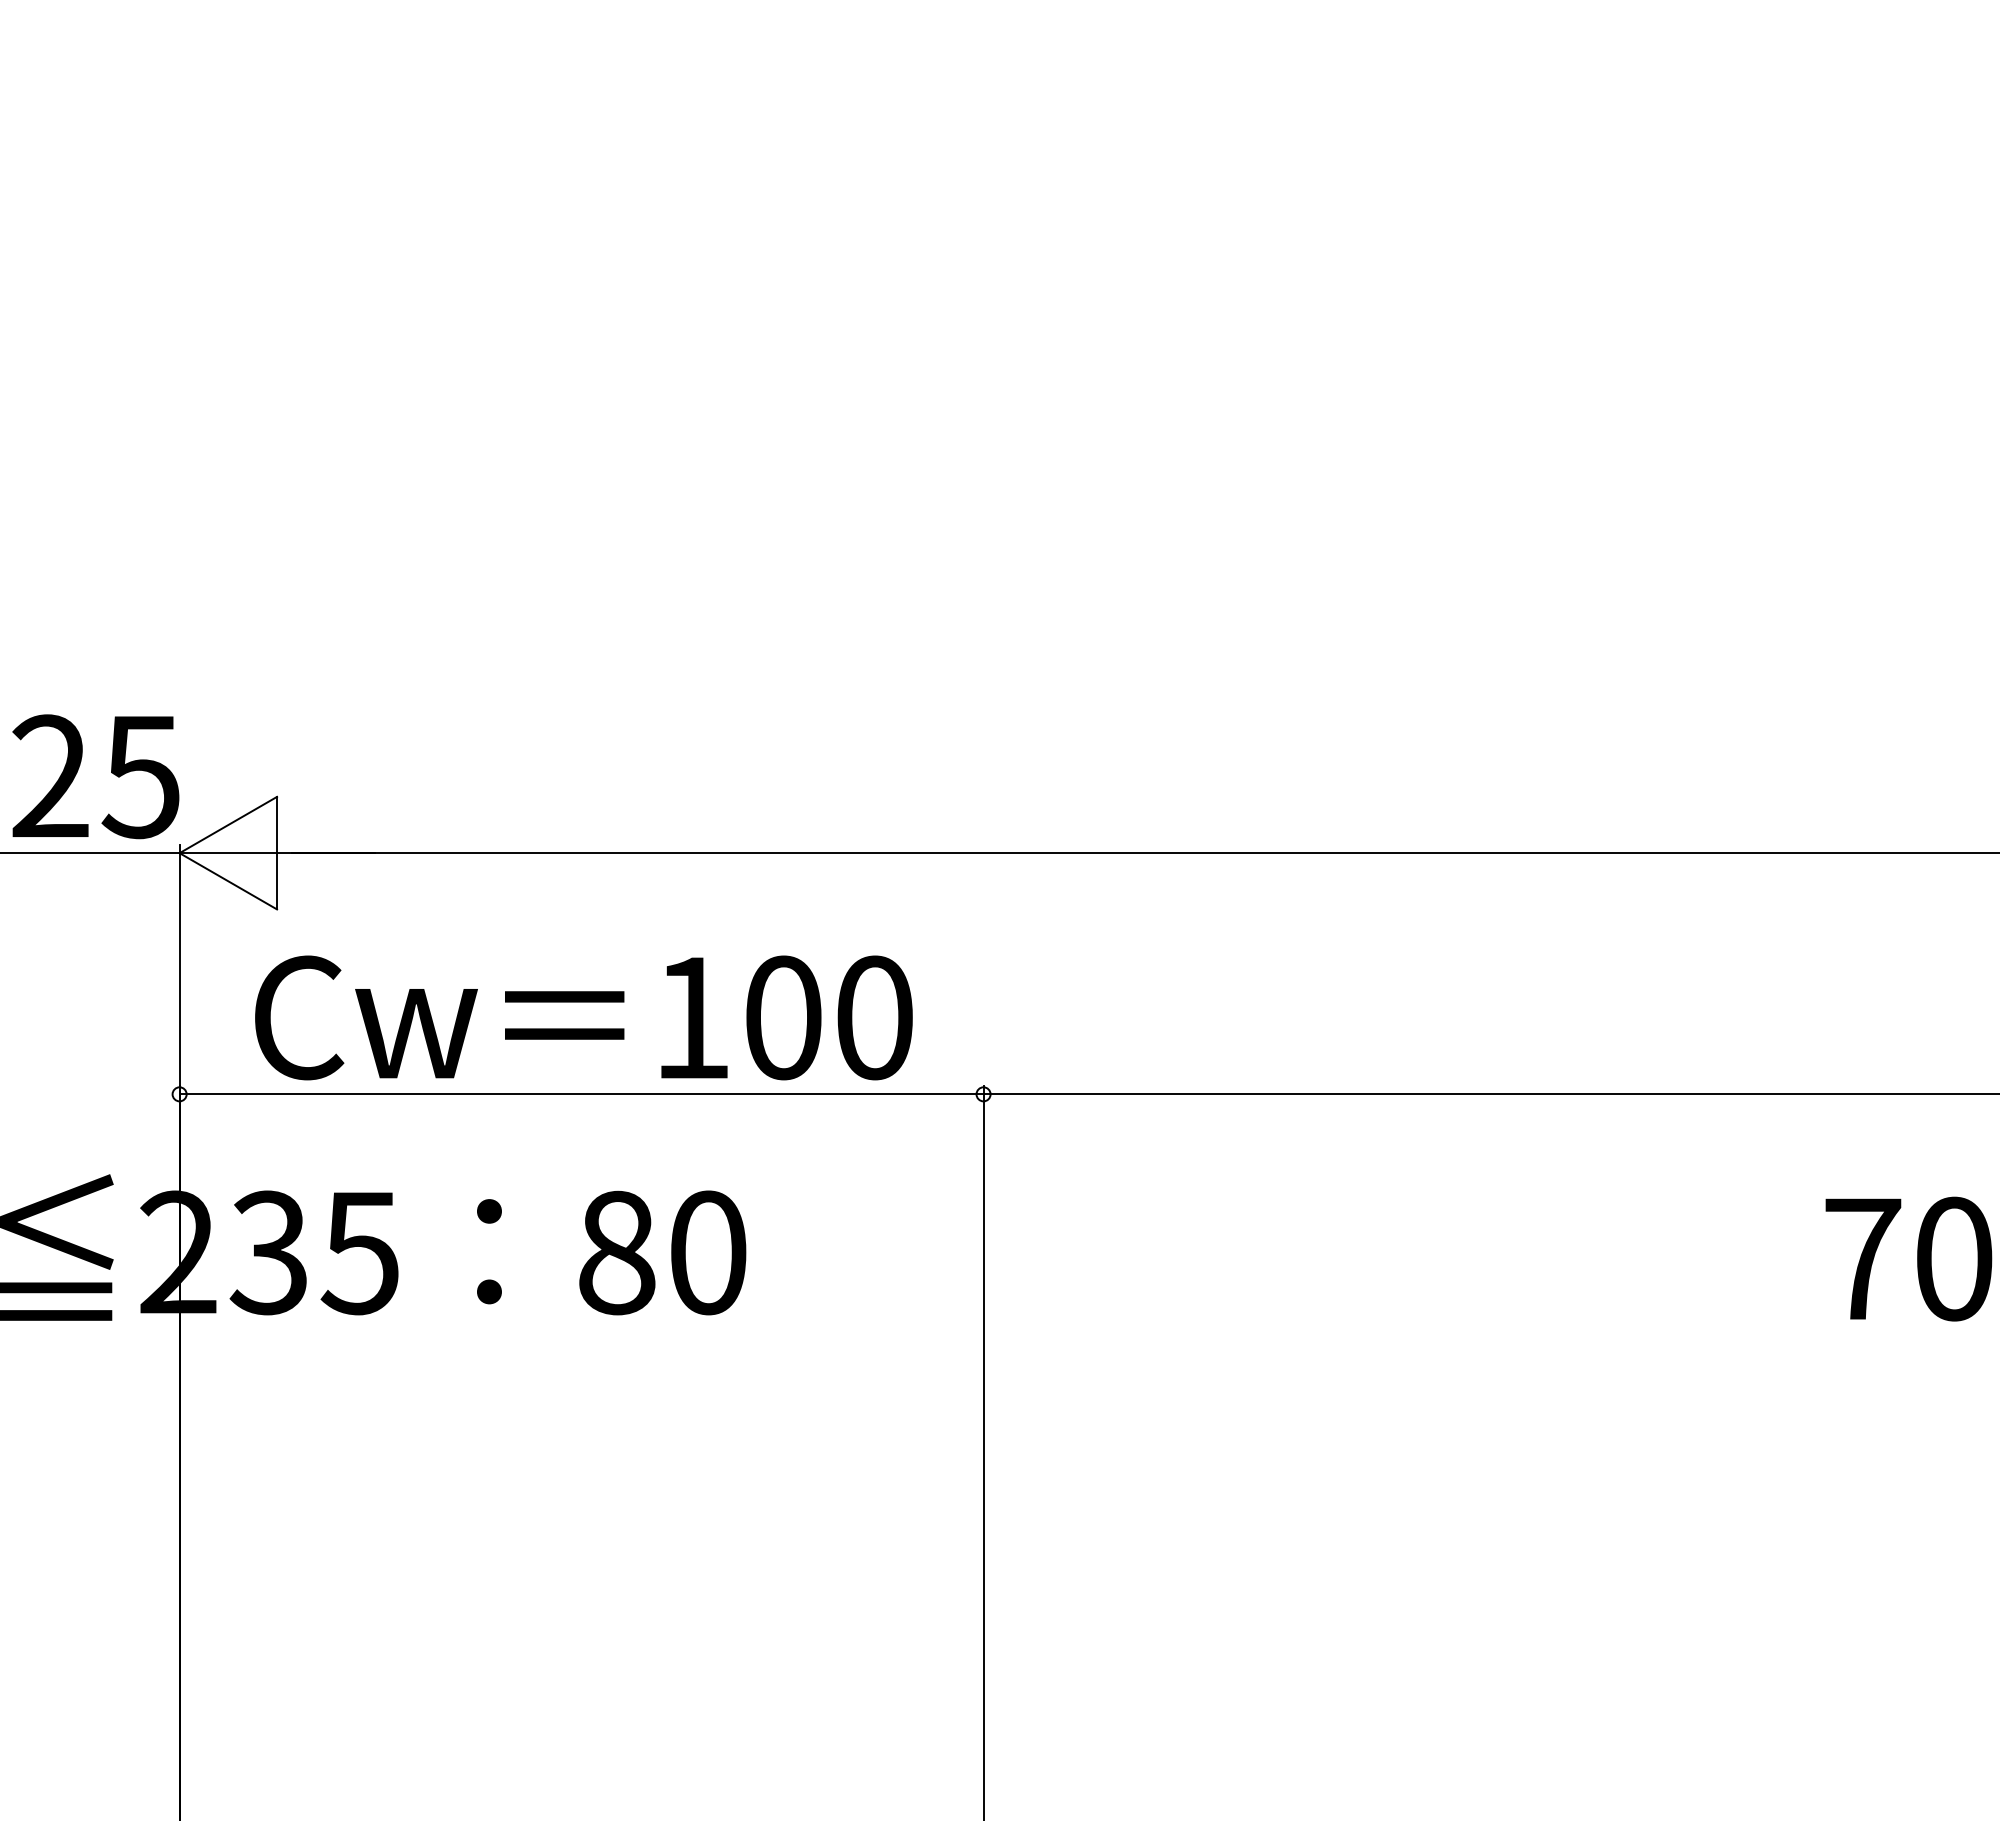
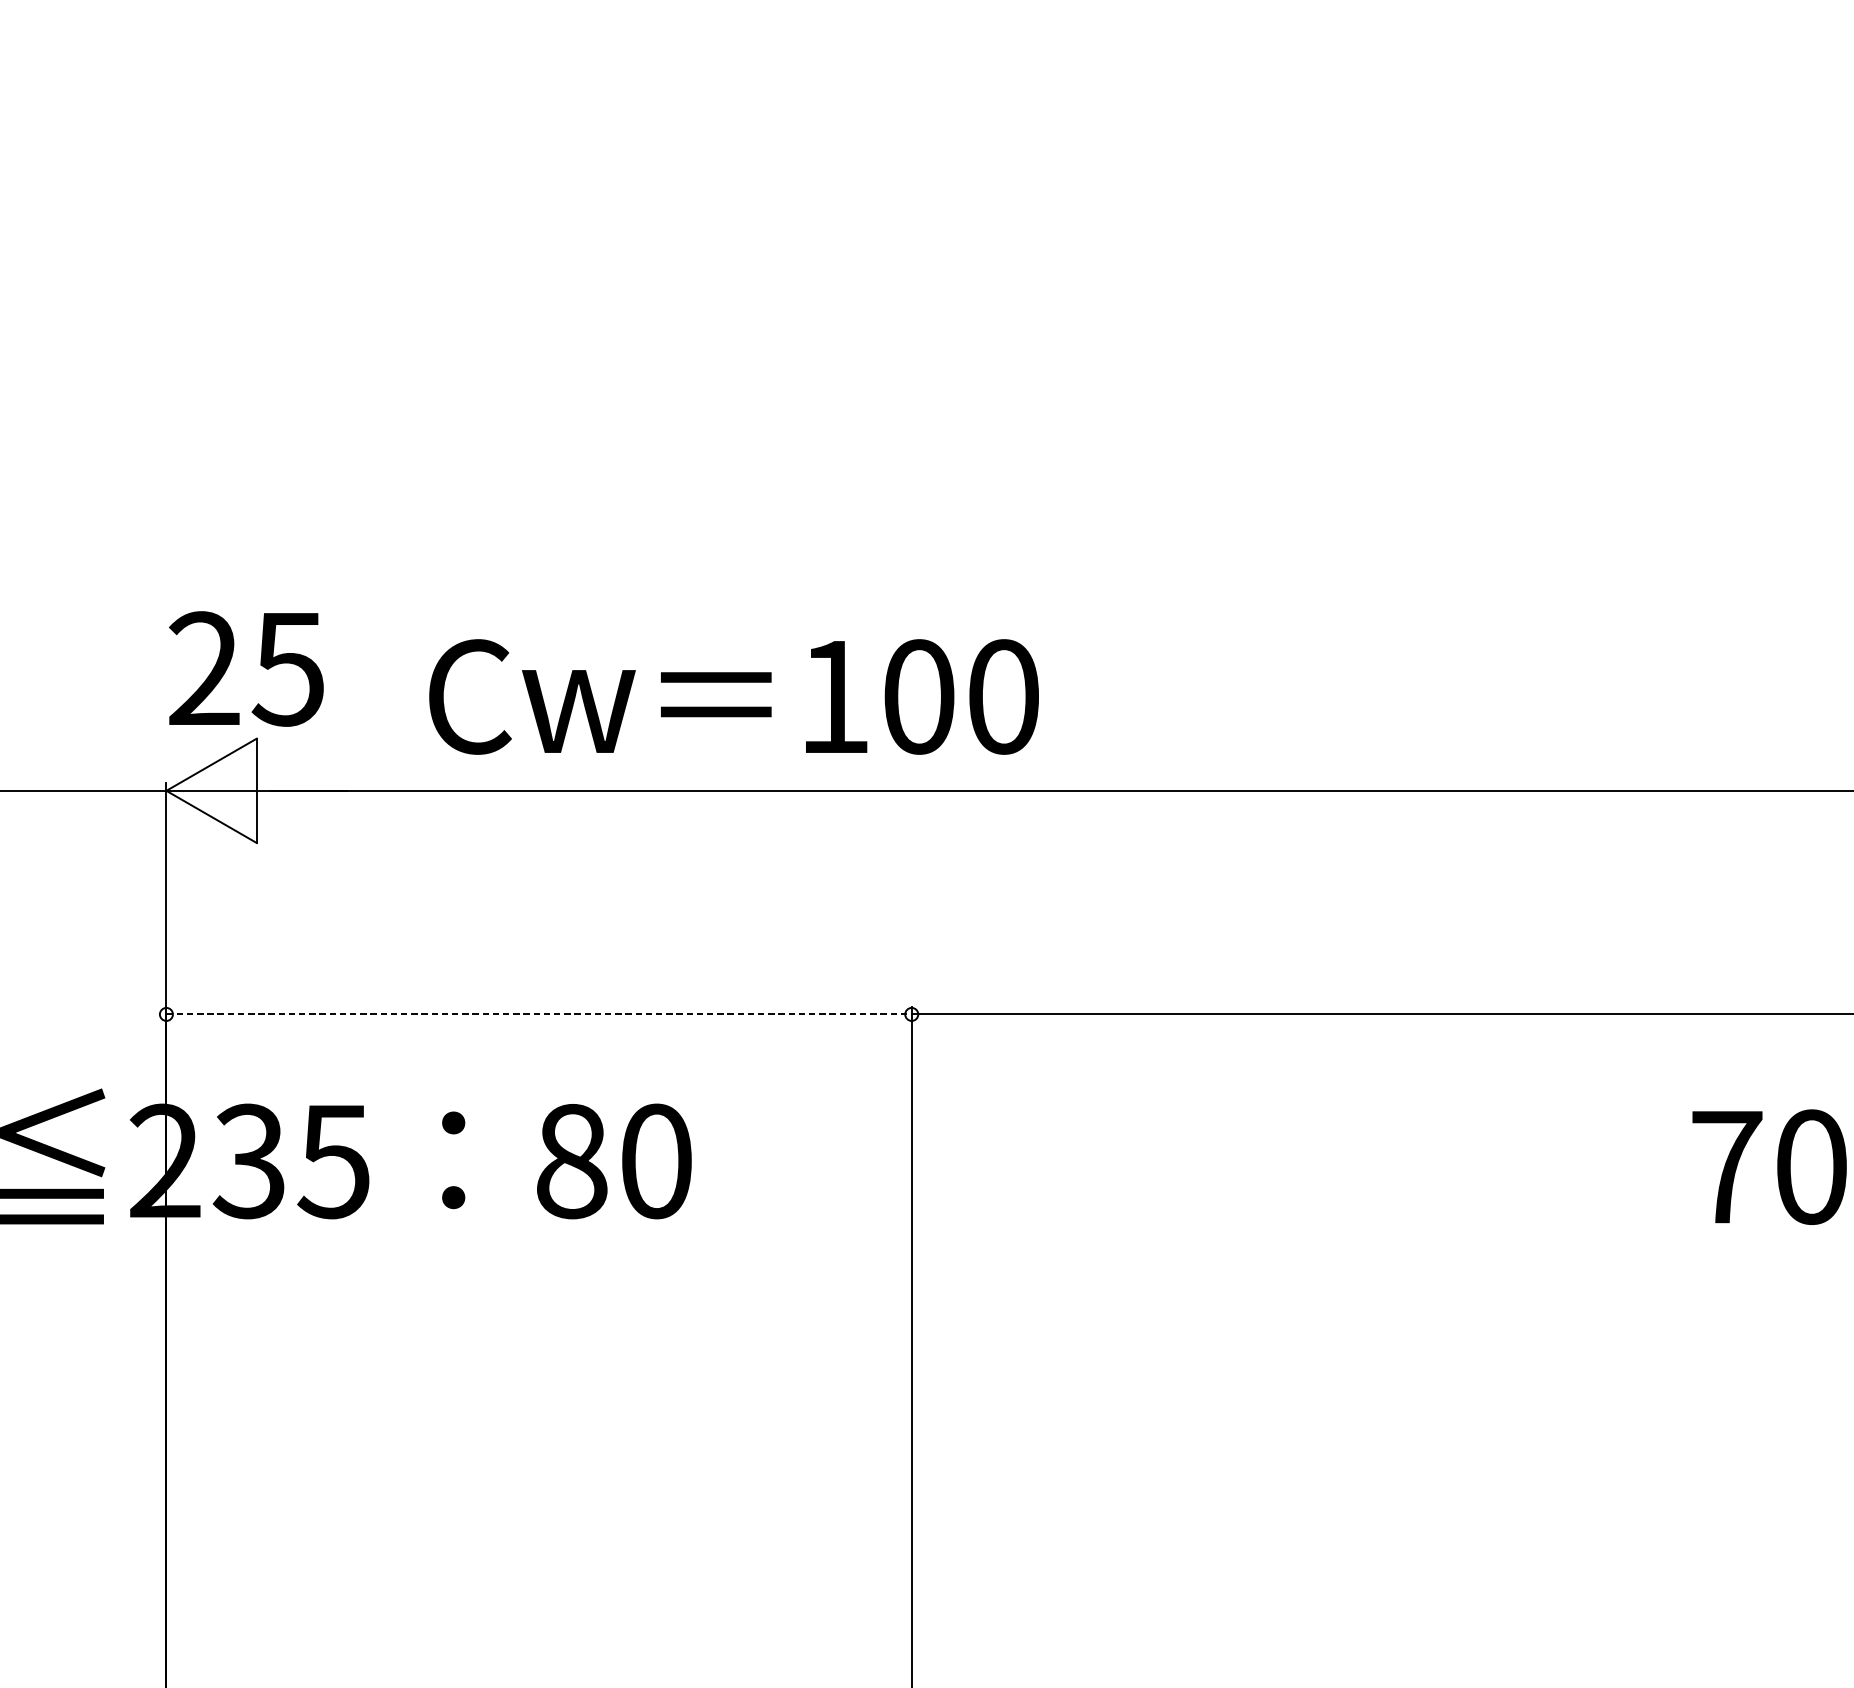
text: (95, 776) -> (246, 668), moved
text: (583, 1017) -> (733, 696), moved
line: (581, 1094) -> (539, 1014), solid -> dashed

